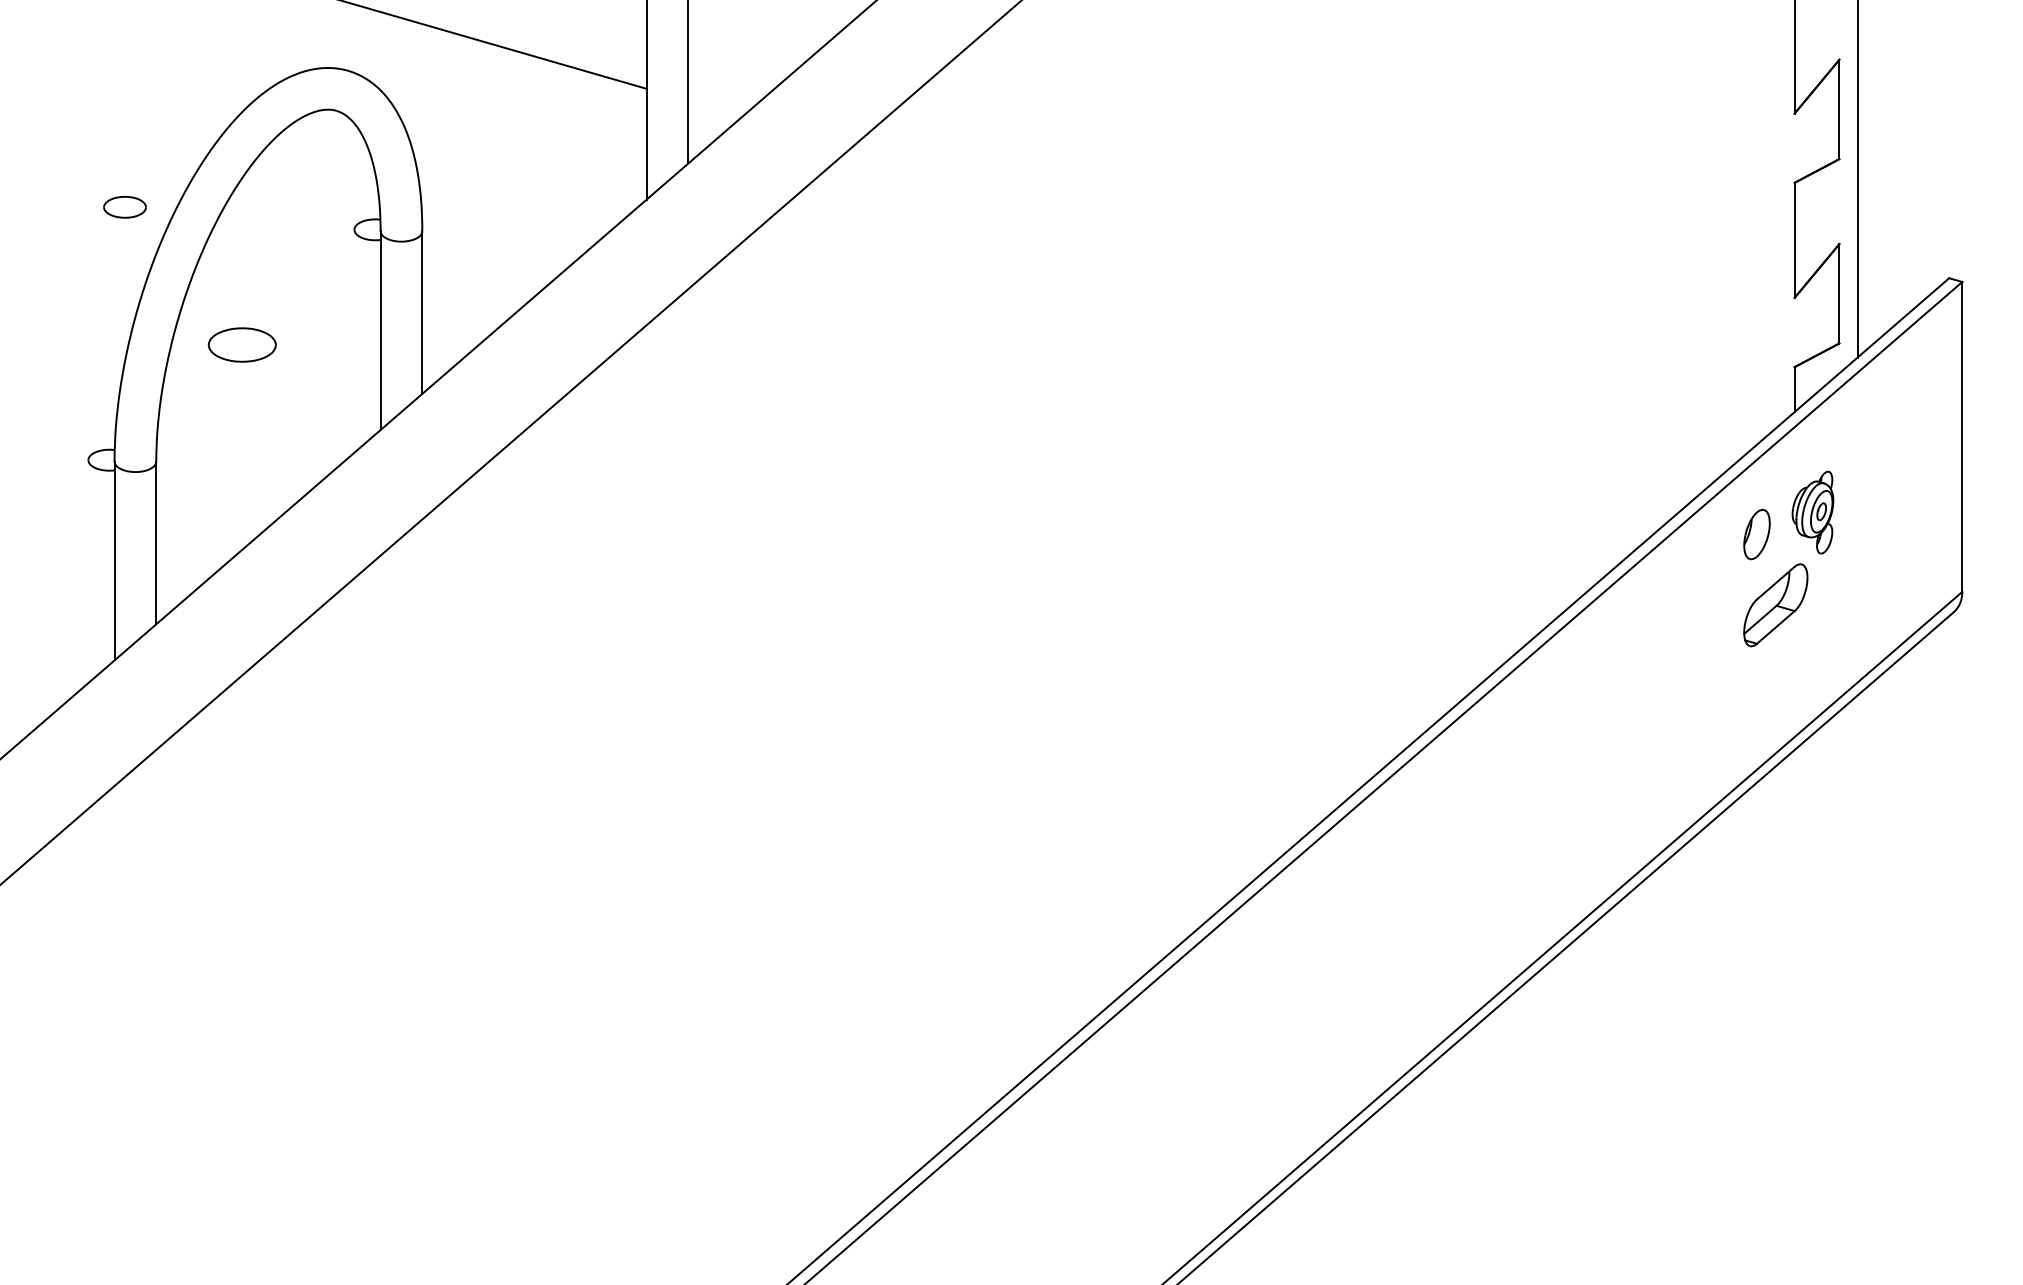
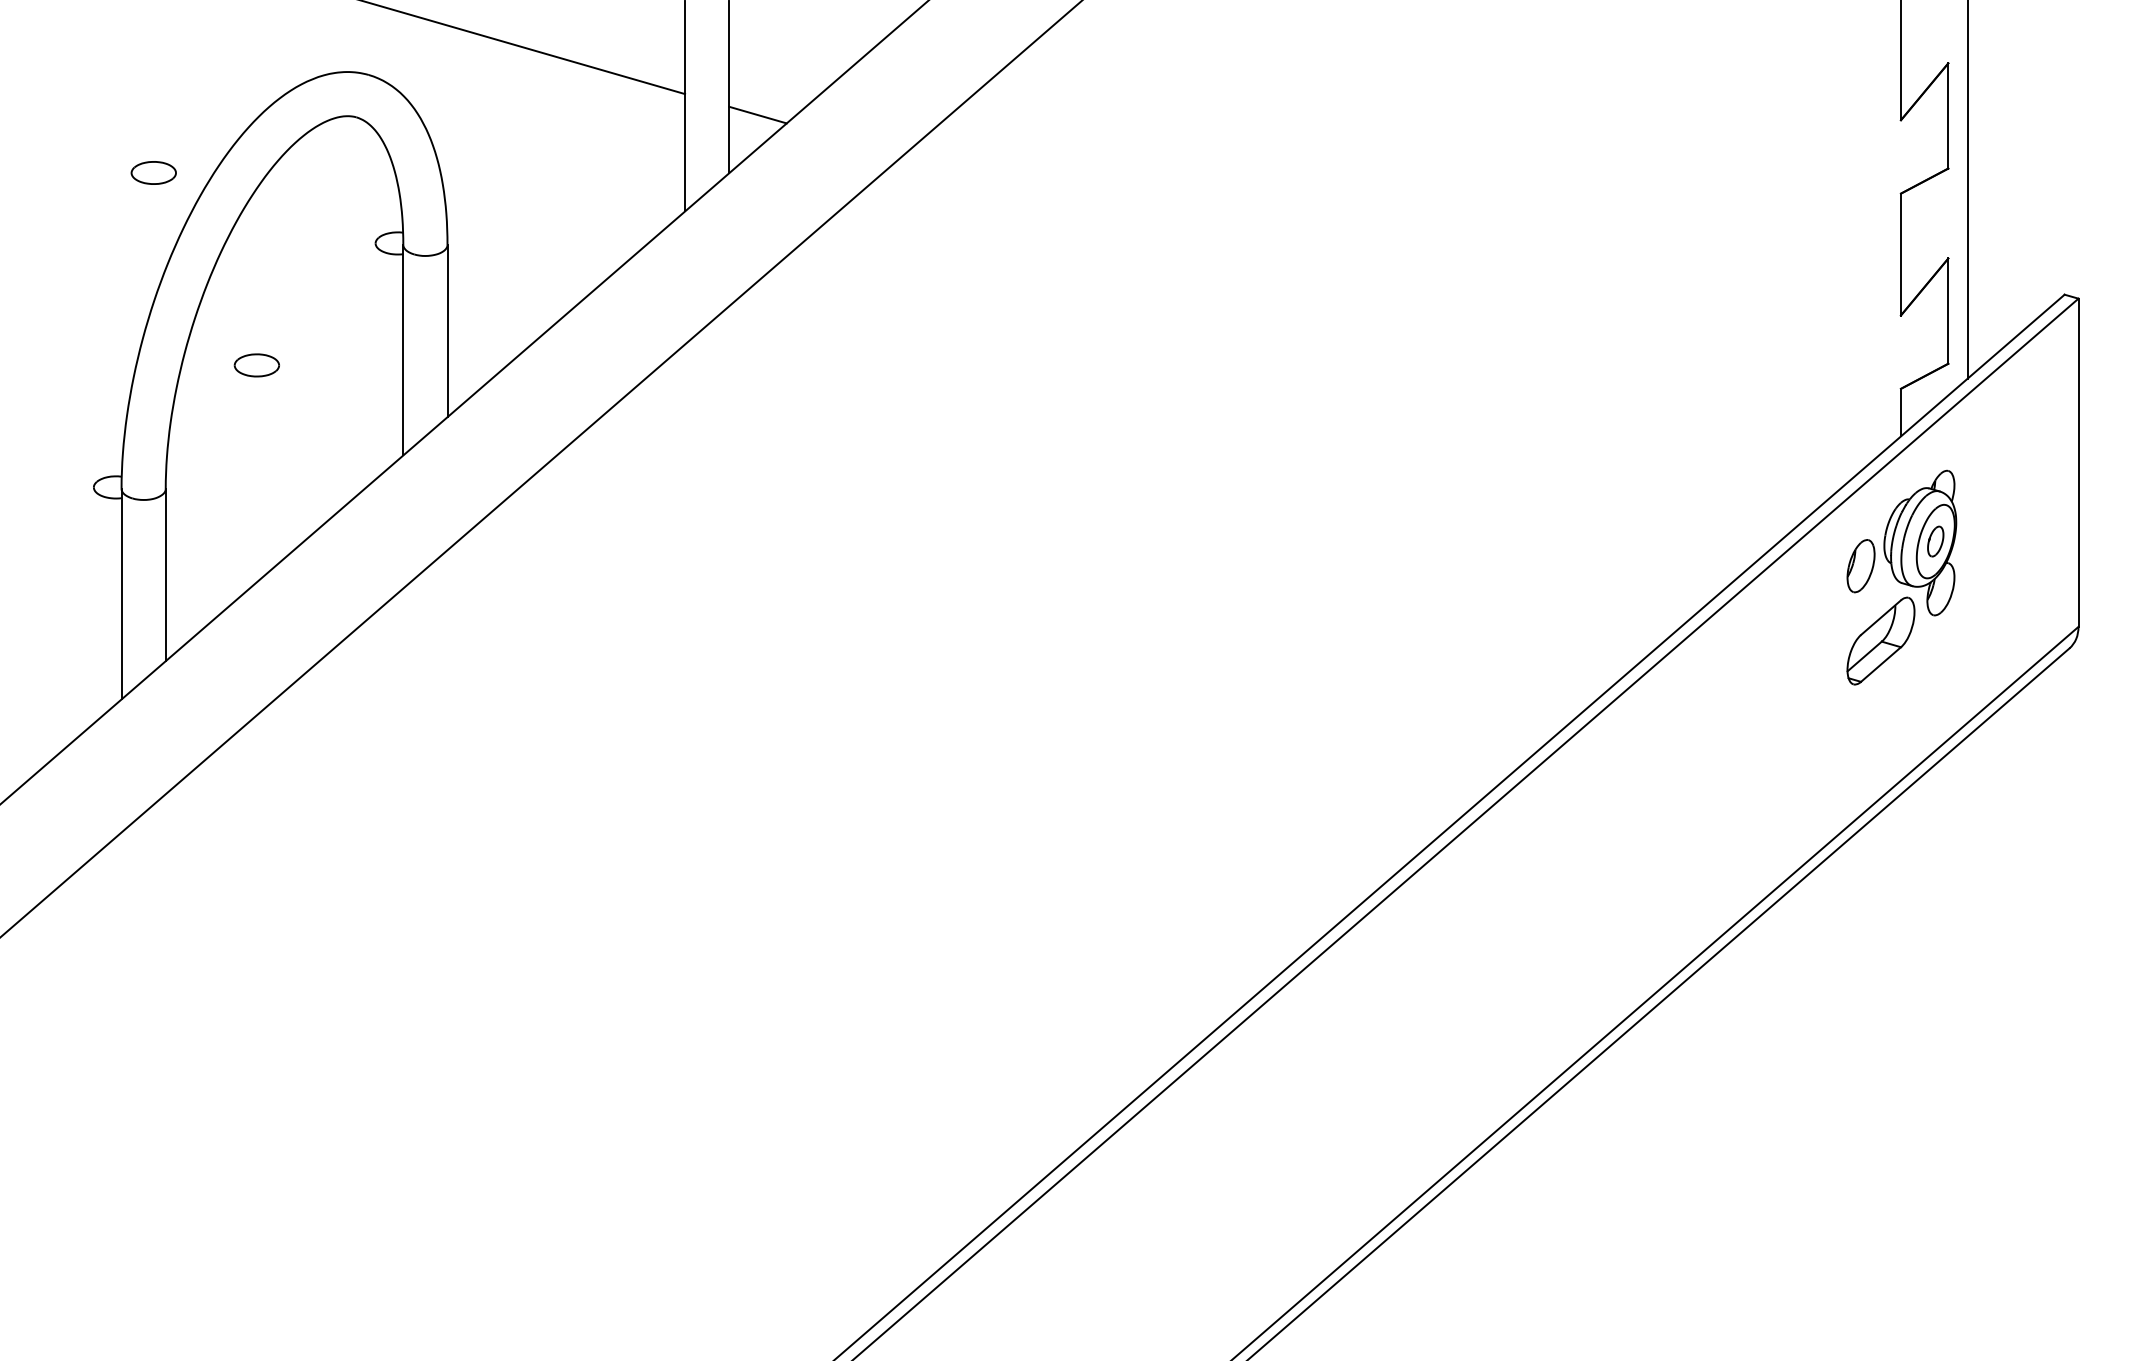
line: (715, 108) -> (758, 114), added
part: (124, 207) -> (153, 173), moved
part: (242, 344) -> (257, 364), size x0.62
part: (1812, 512) -> (1919, 542), size x1.67

